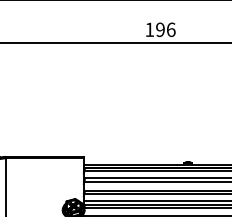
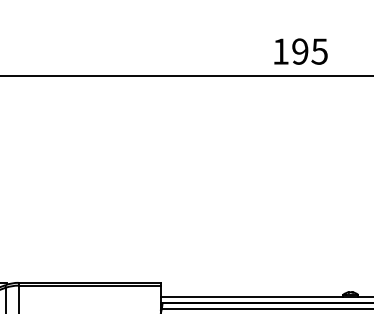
text: (170, 29) -> (318, 51), 196 -> 195

